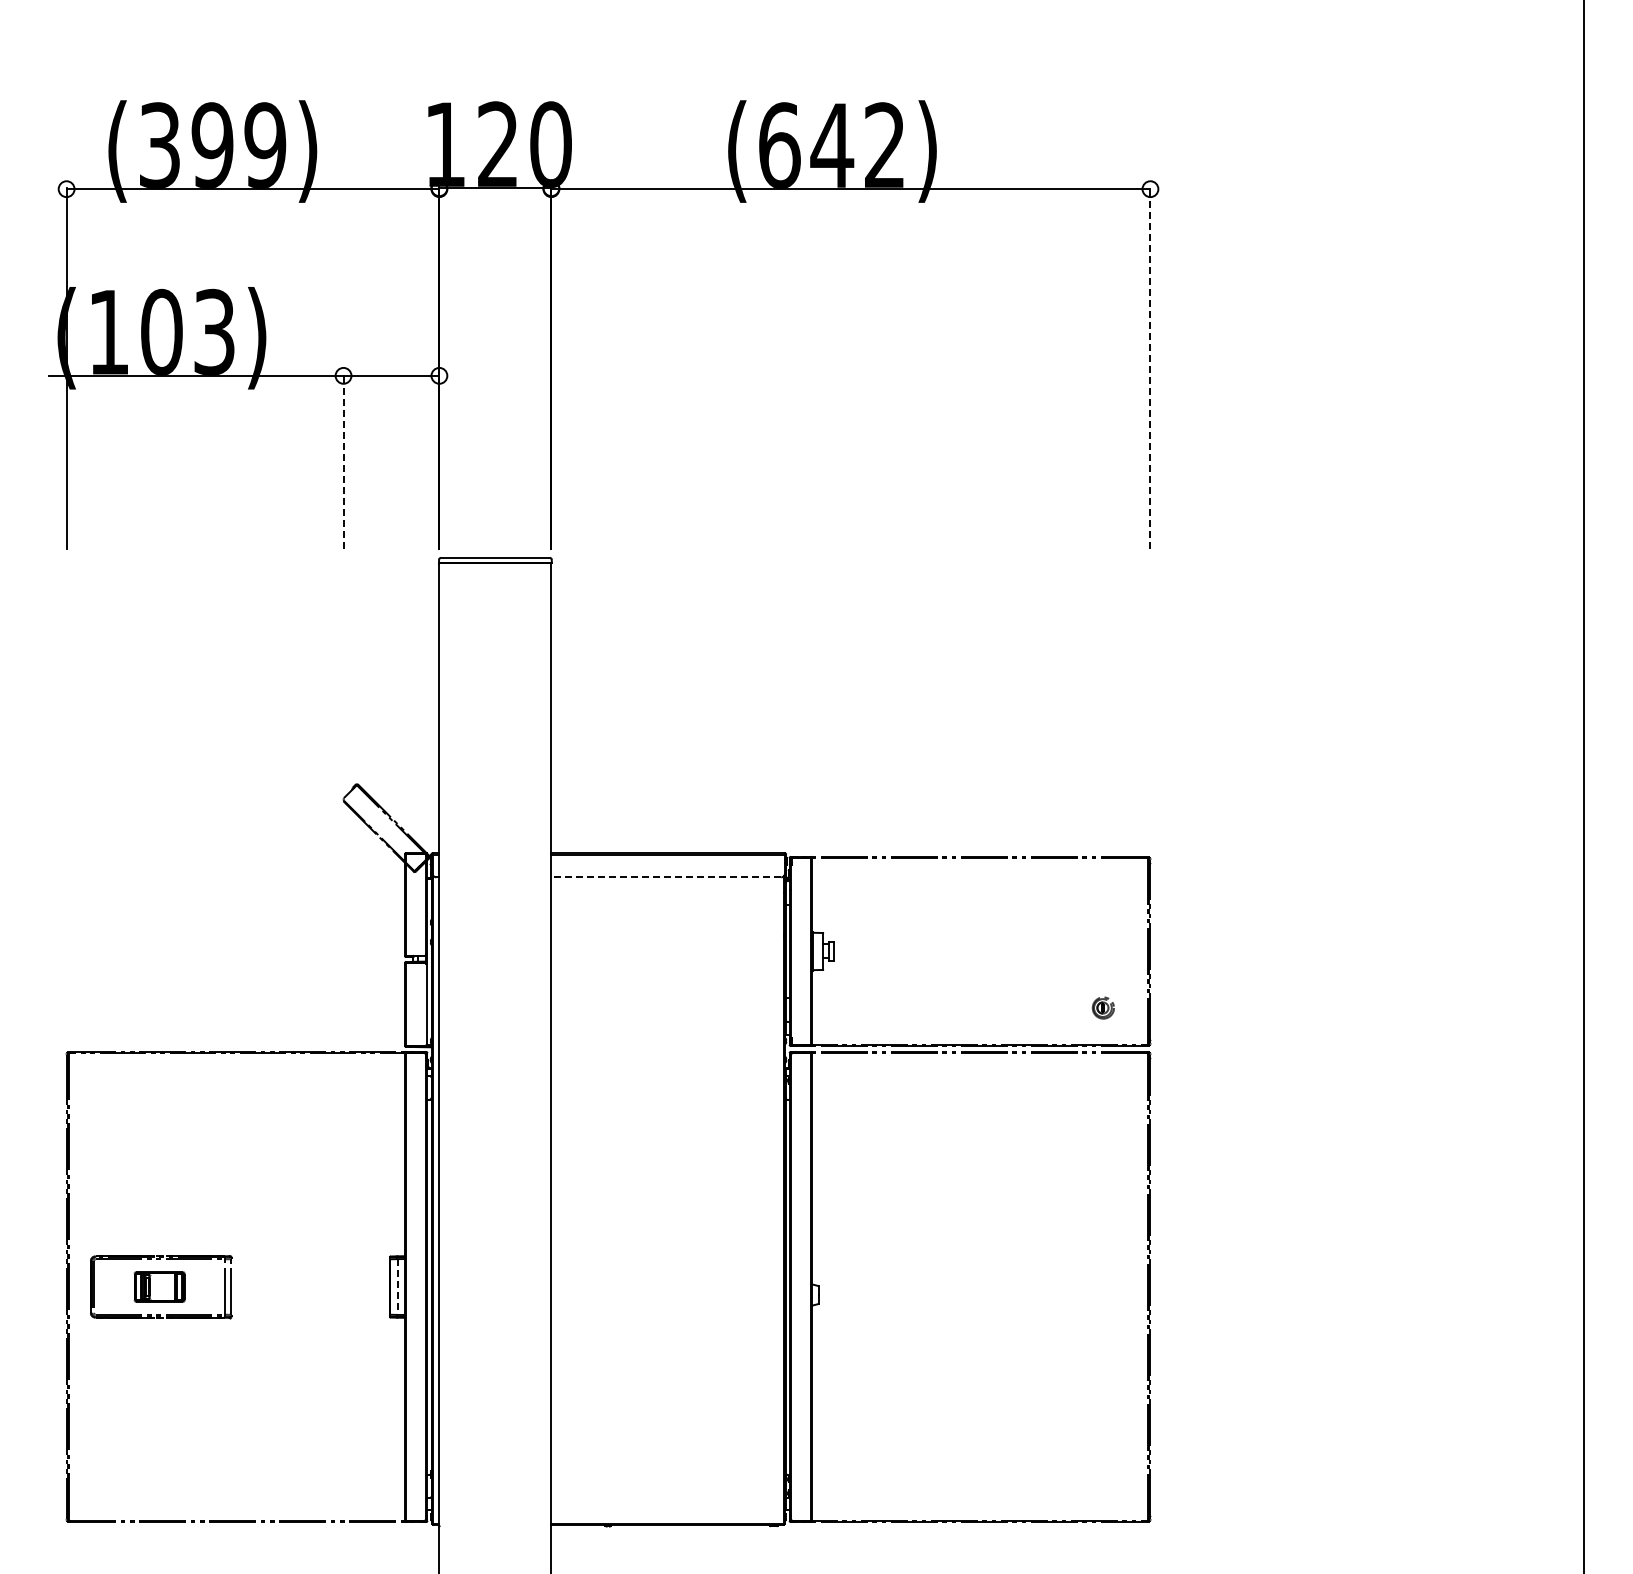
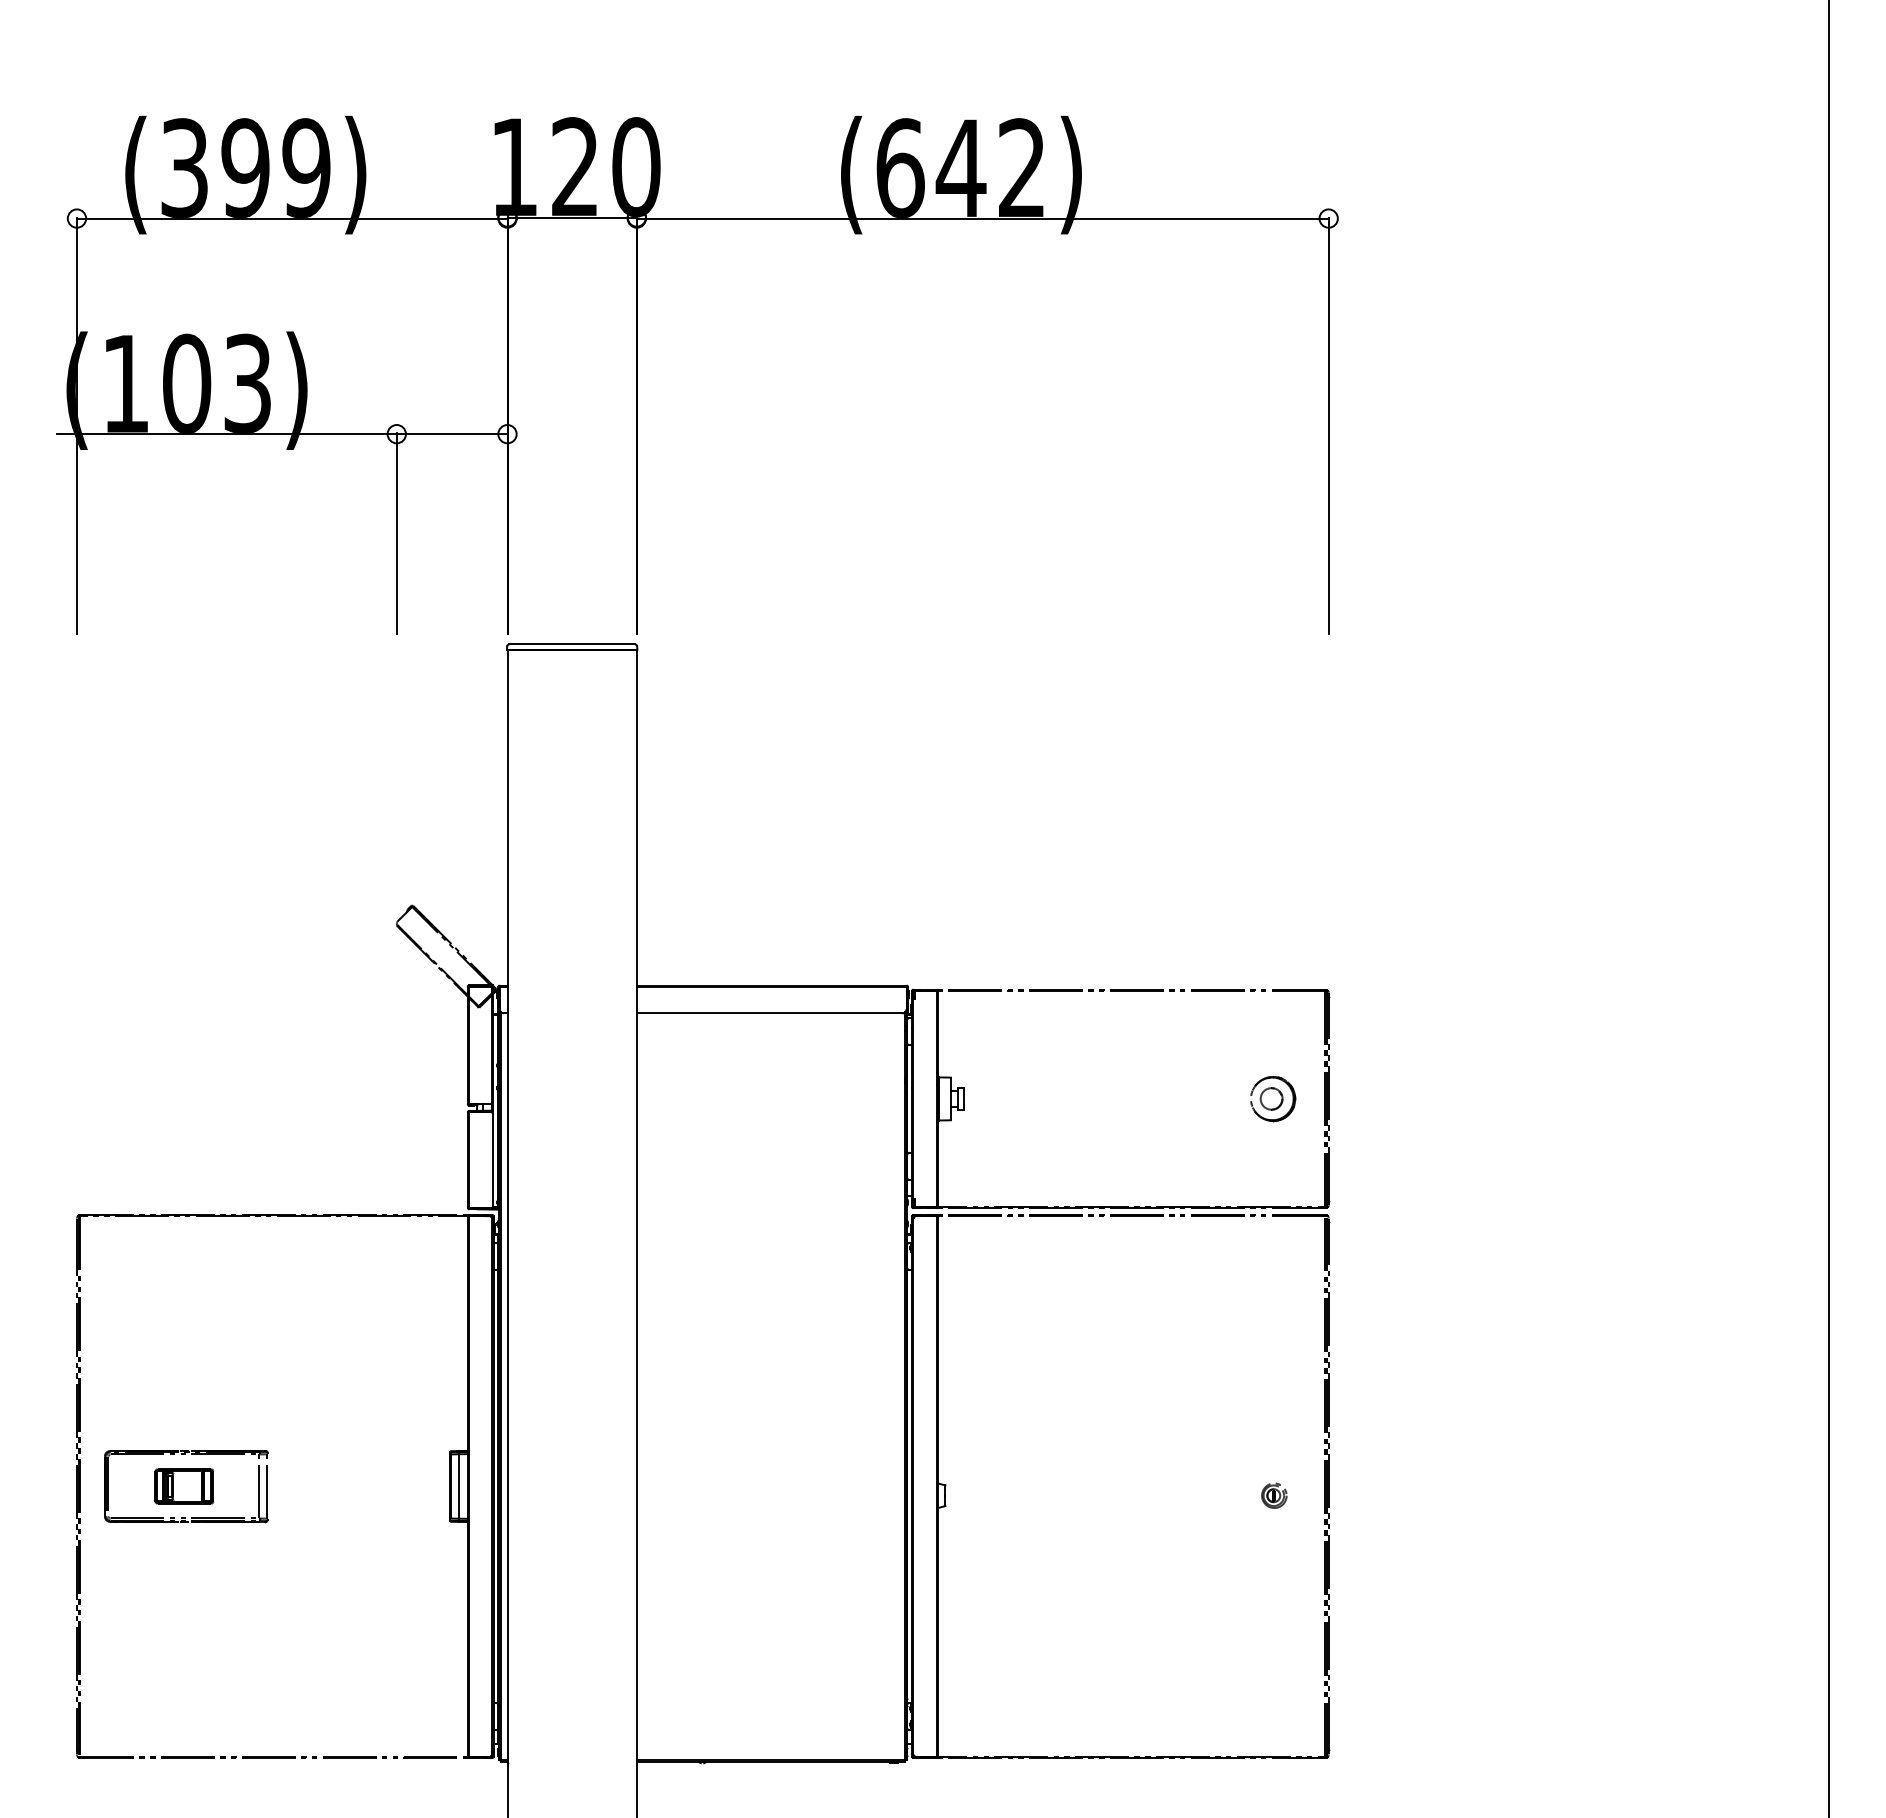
line: (1150, 367) -> (1328, 424), dashed -> solid
line: (343, 461) -> (396, 533), dashed -> solid
line: (666, 877) -> (769, 1013), dashed -> solid
part: (1102, 951) -> (1273, 1098), added
part: (1102, 1007) -> (1273, 1495), moved
line: (397, 1287) -> (459, 1487), dashed -> solid

